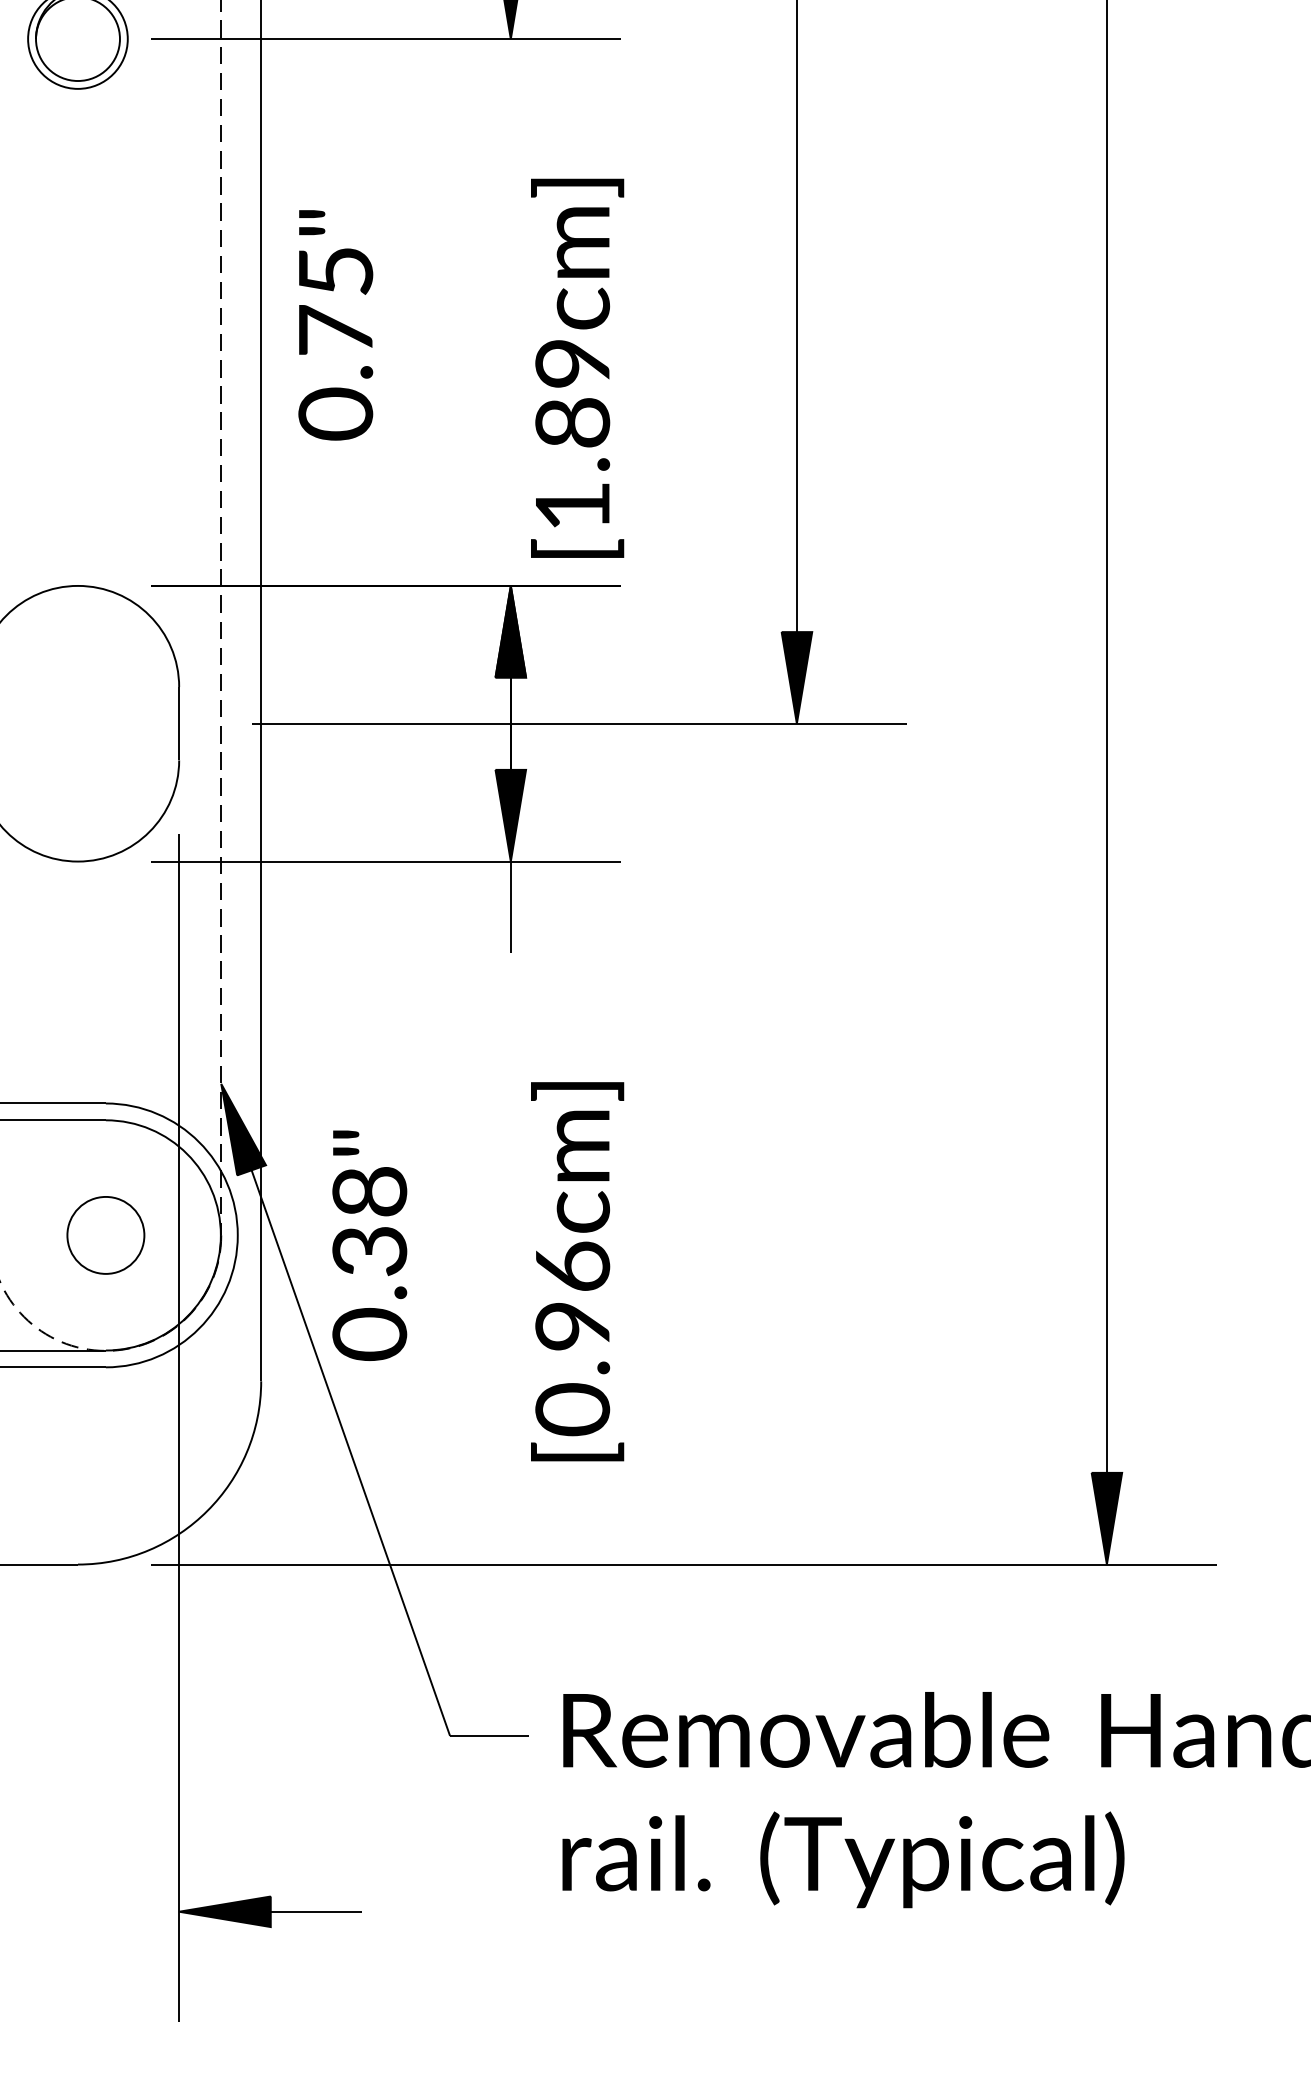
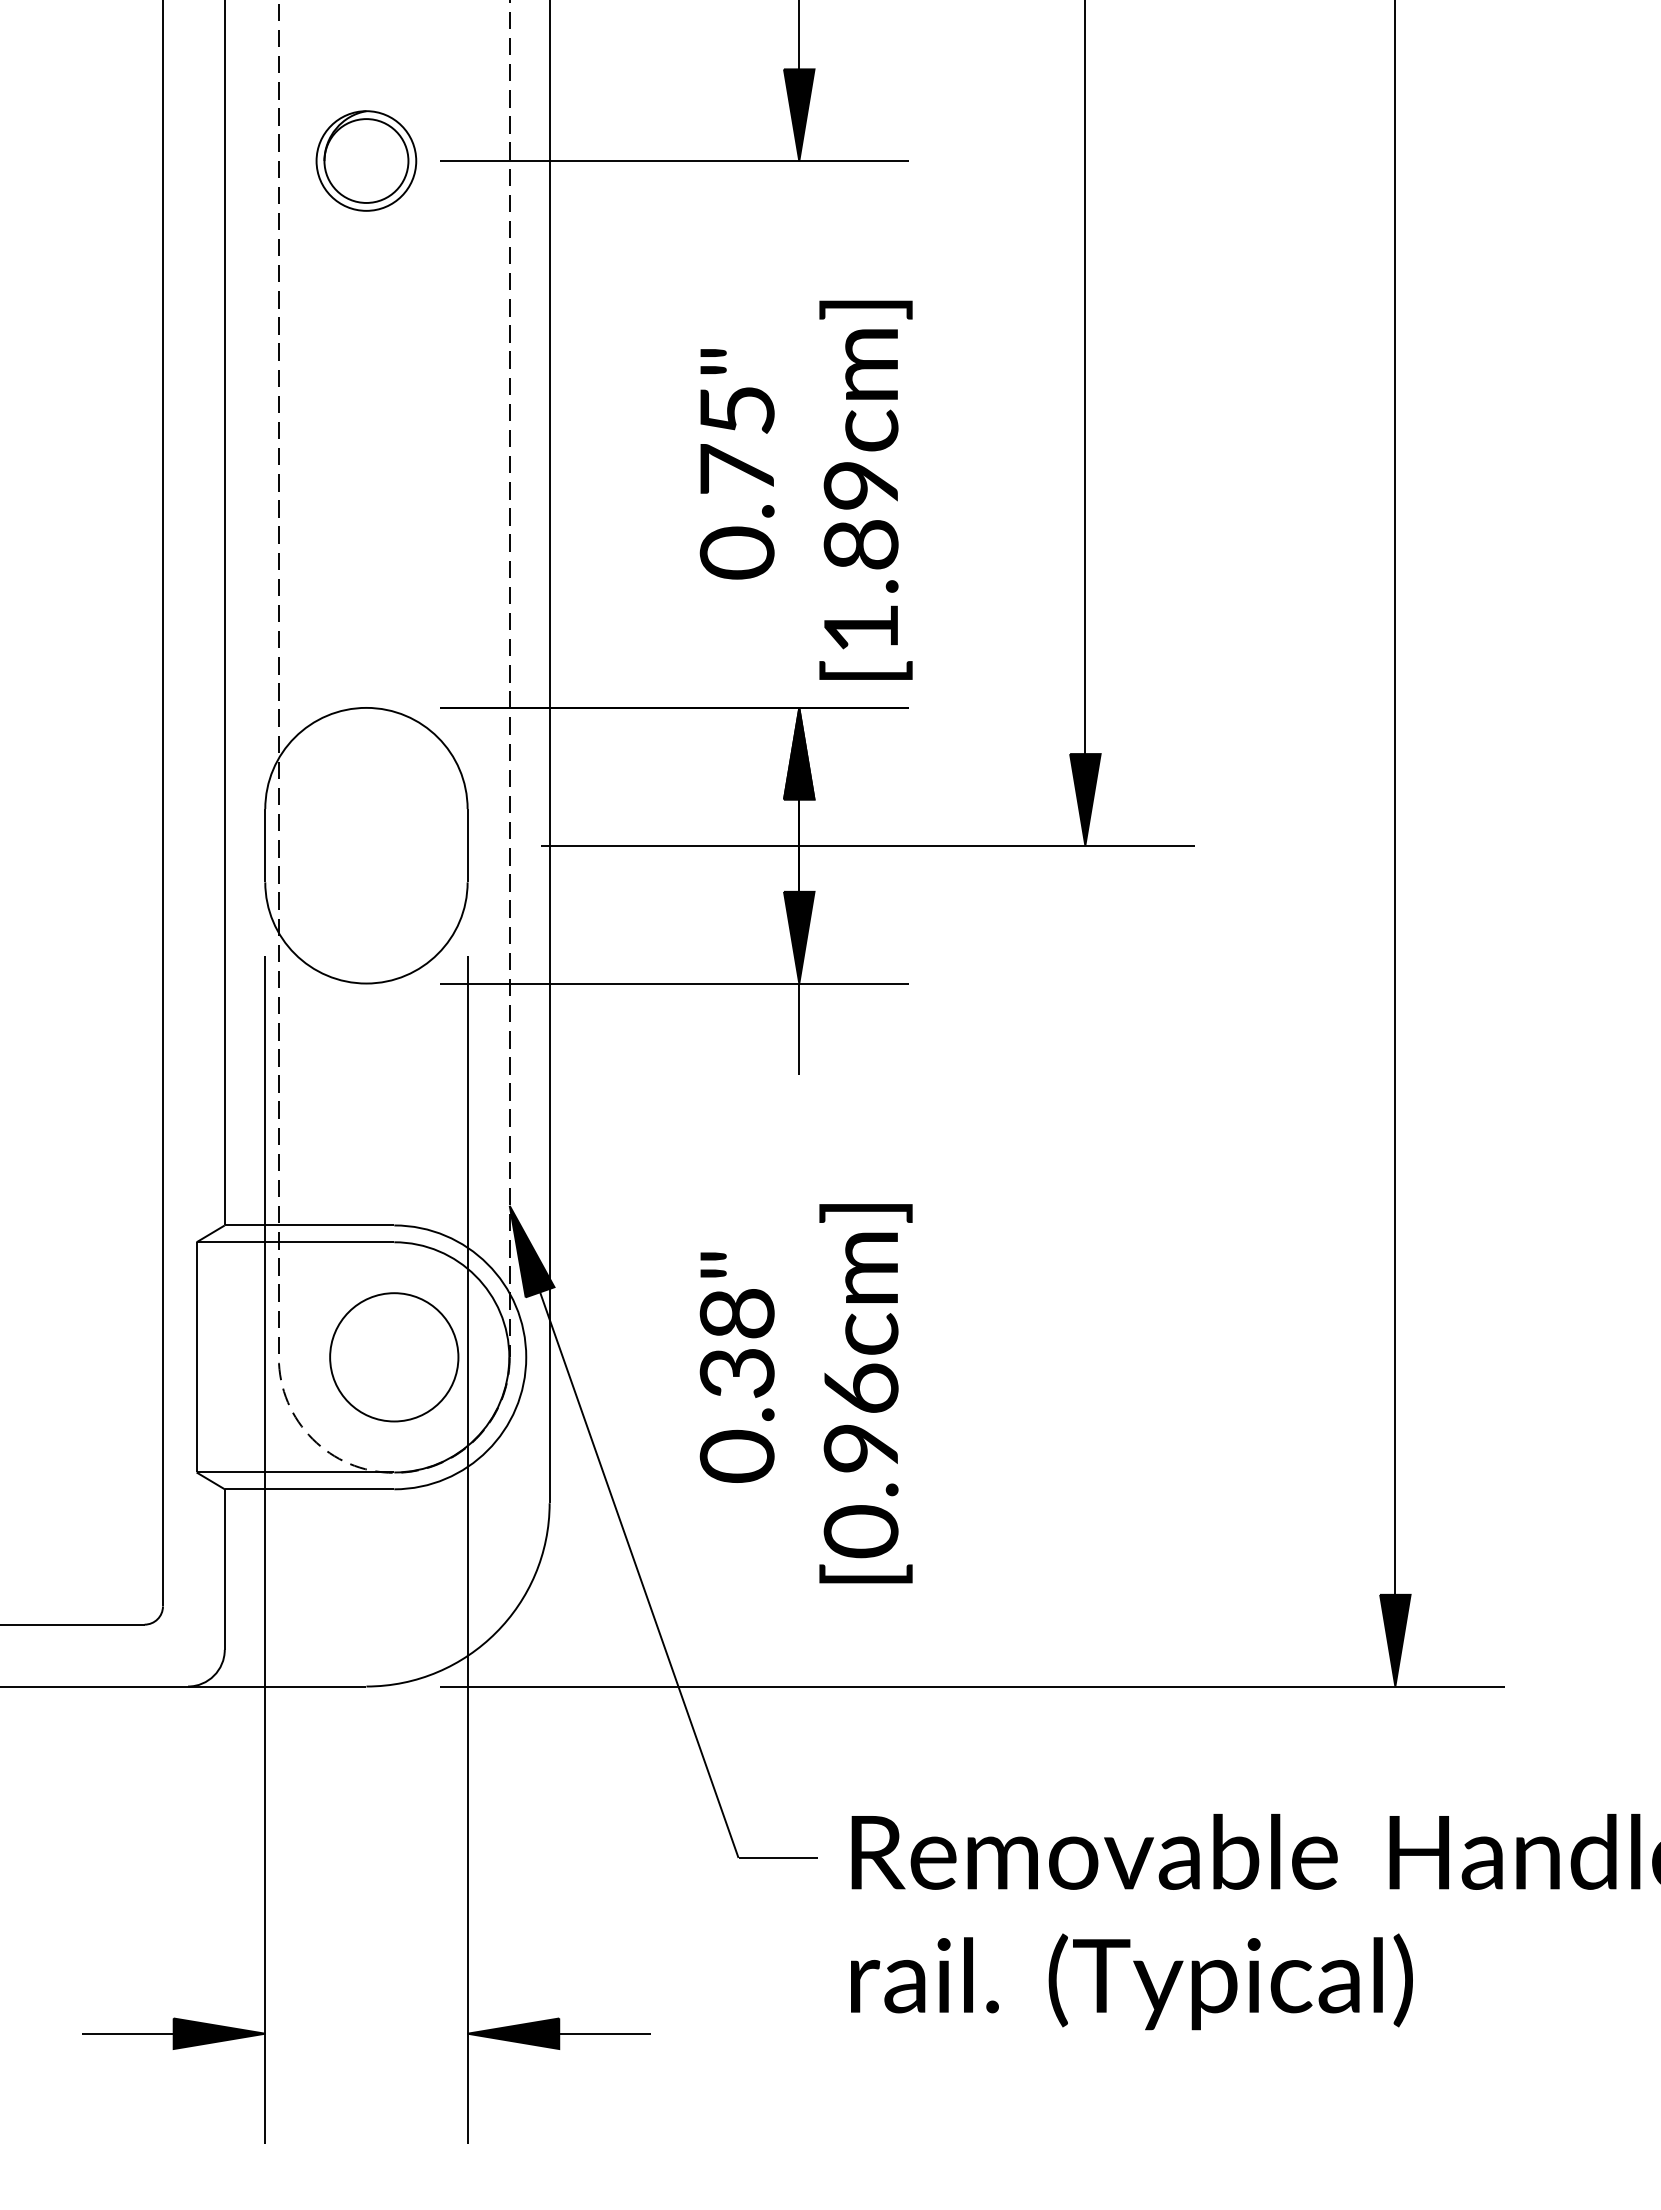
text: (335, 325) -> (736, 464), moved
part: (106, 1235) -> (394, 1357), size x1.67
text: (369, 1245) -> (736, 1367), moved

